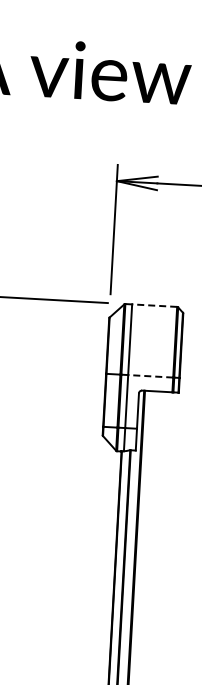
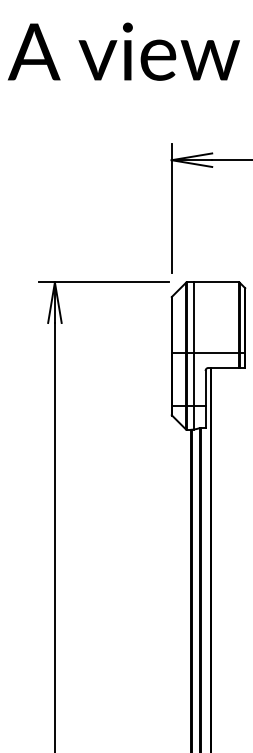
line: (154, 305) -> (216, 282), dashed -> solid
line: (150, 376) -> (216, 353), dashed -> solid

